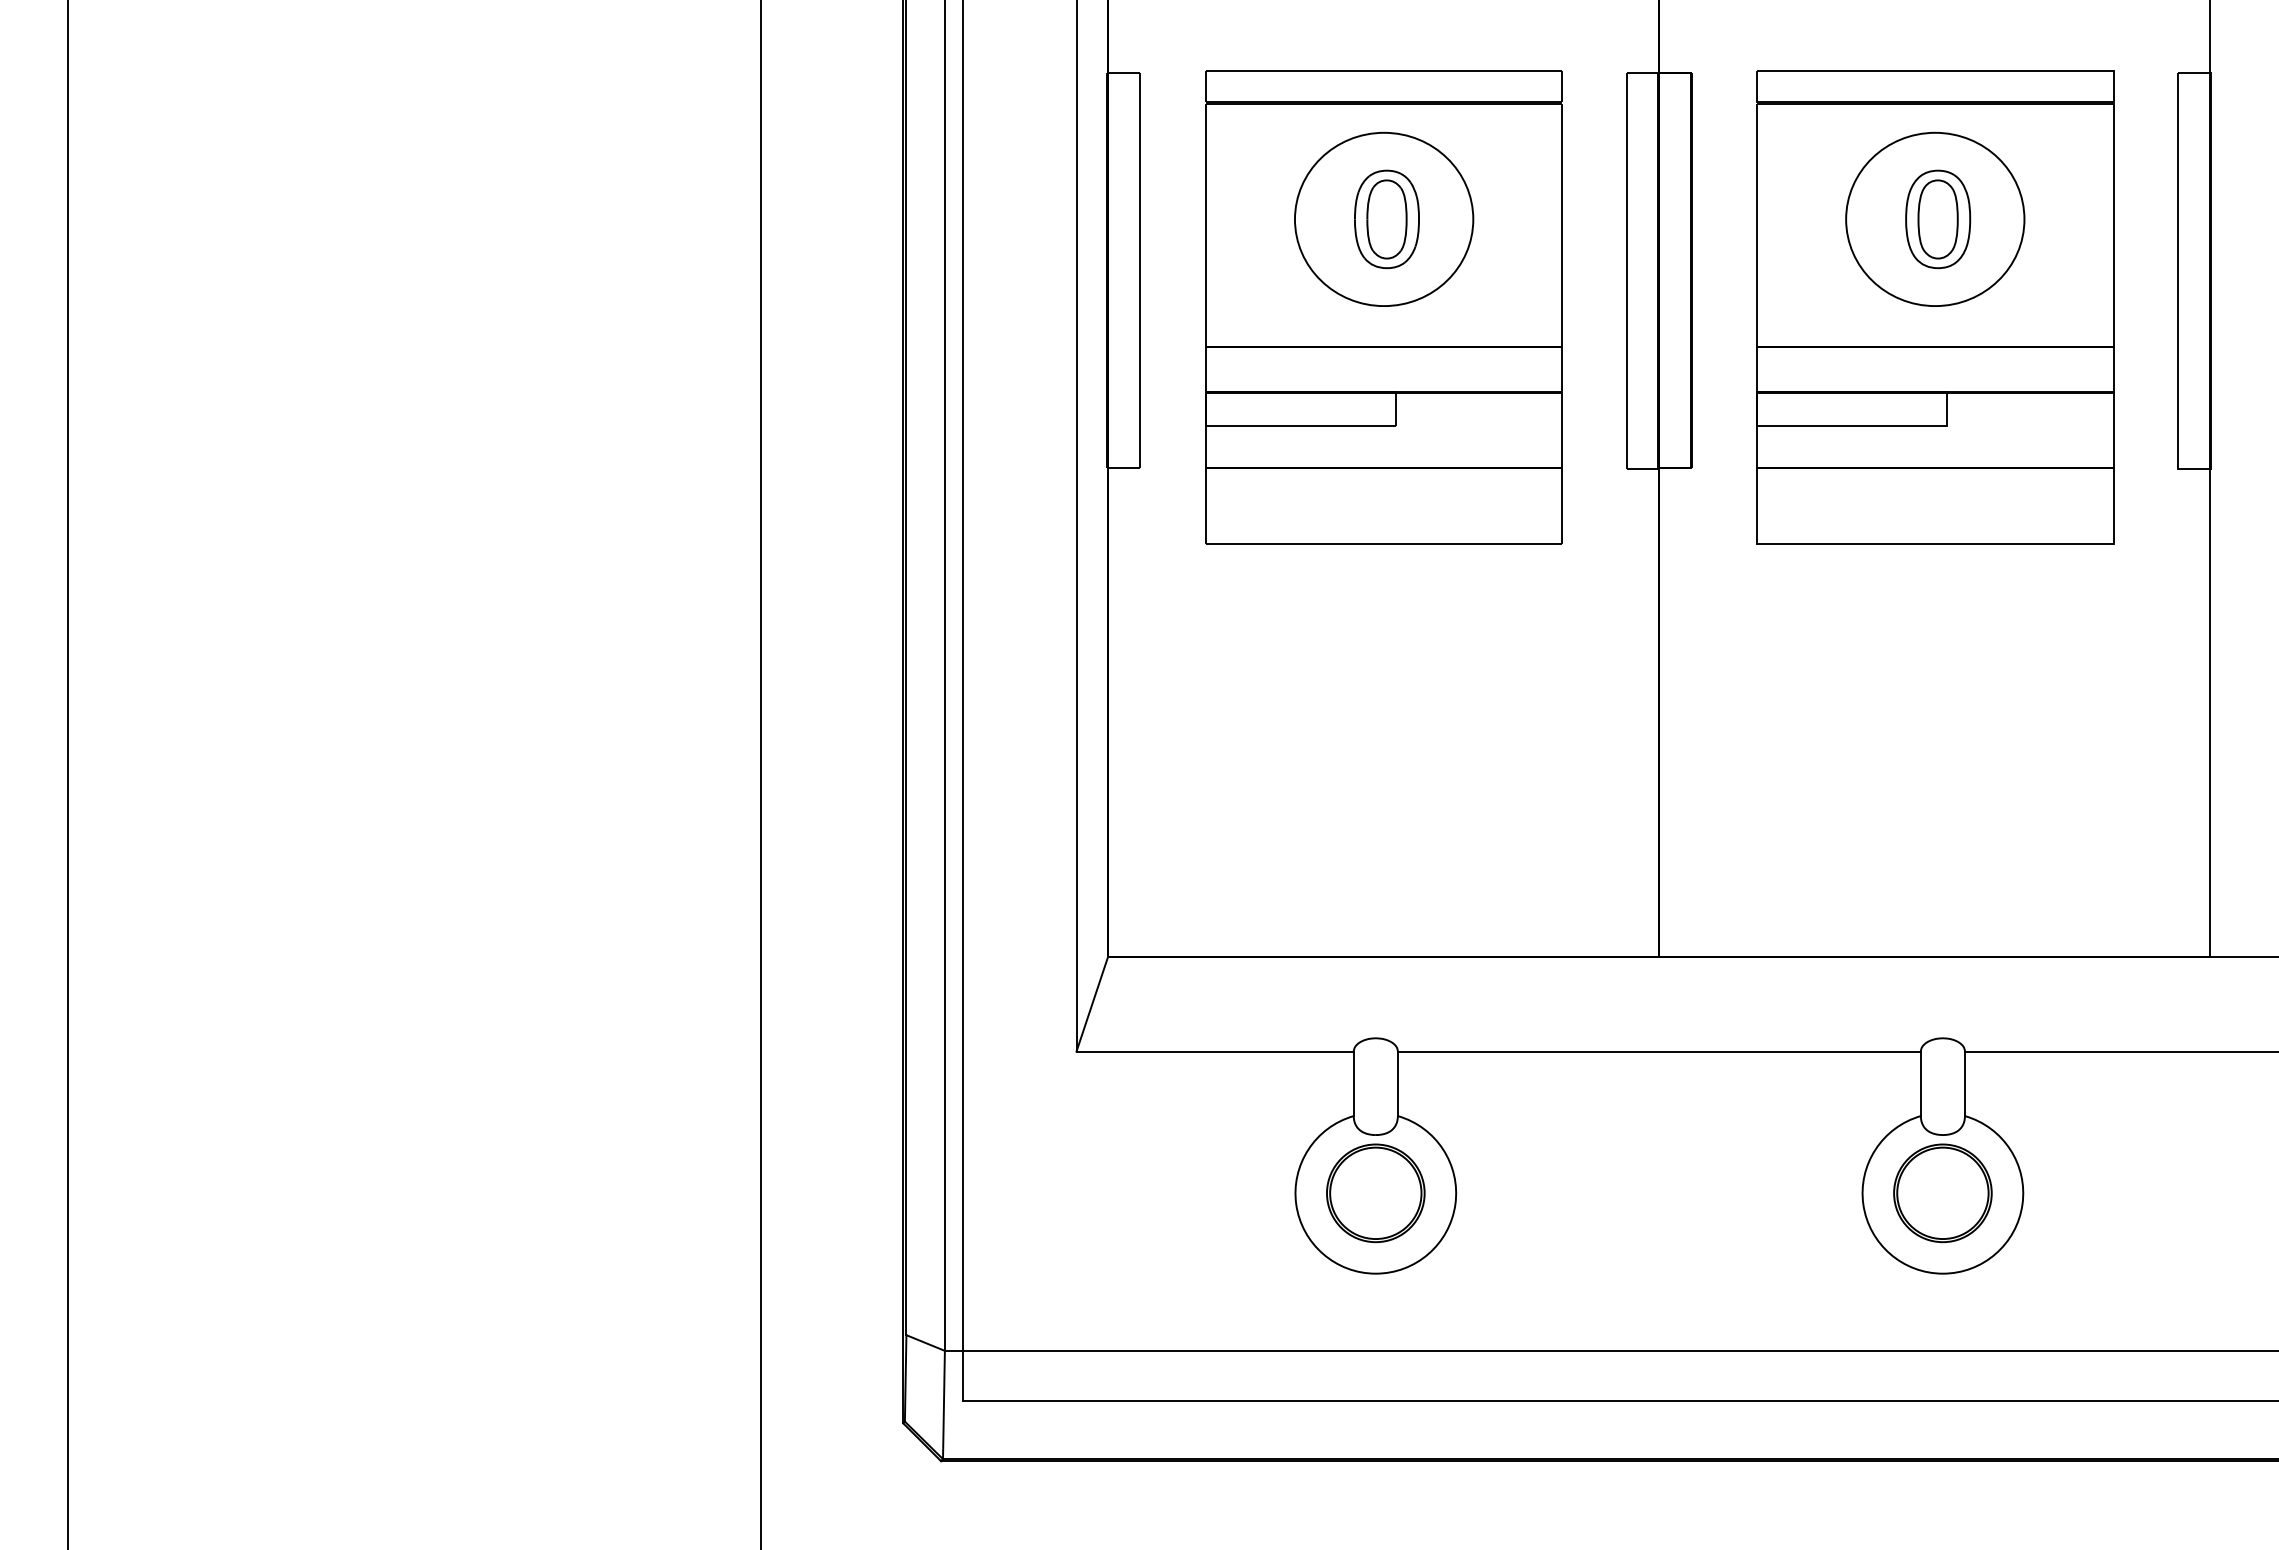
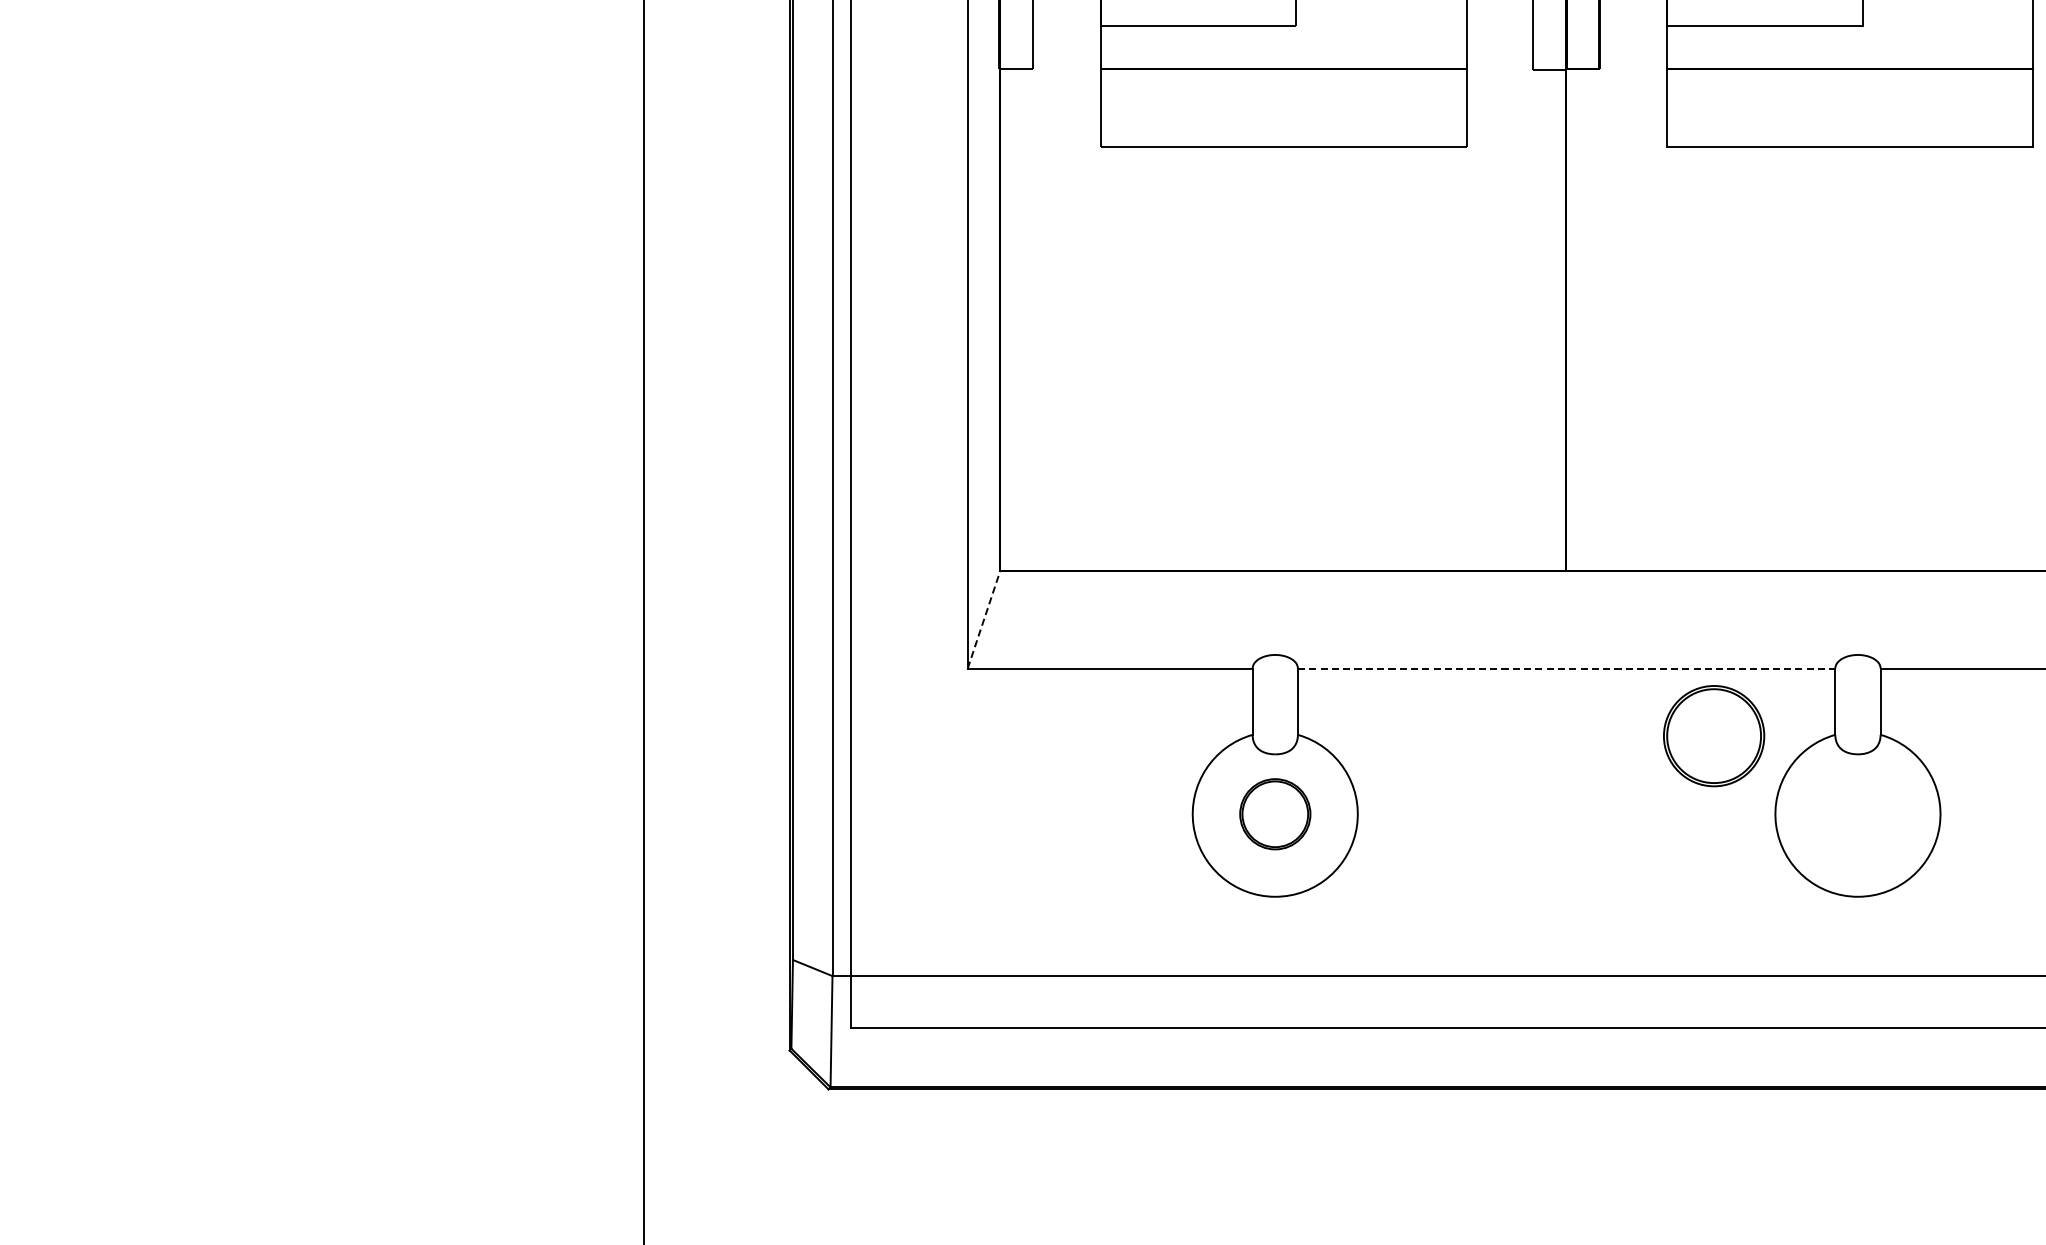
line: (1092, 1004) -> (984, 620), solid -> dashed
line: (1659, 1051) -> (1566, 668), solid -> dashed
part: (1375, 1193) -> (1274, 814), size x0.7
part: (1942, 1193) -> (1713, 736), moved

